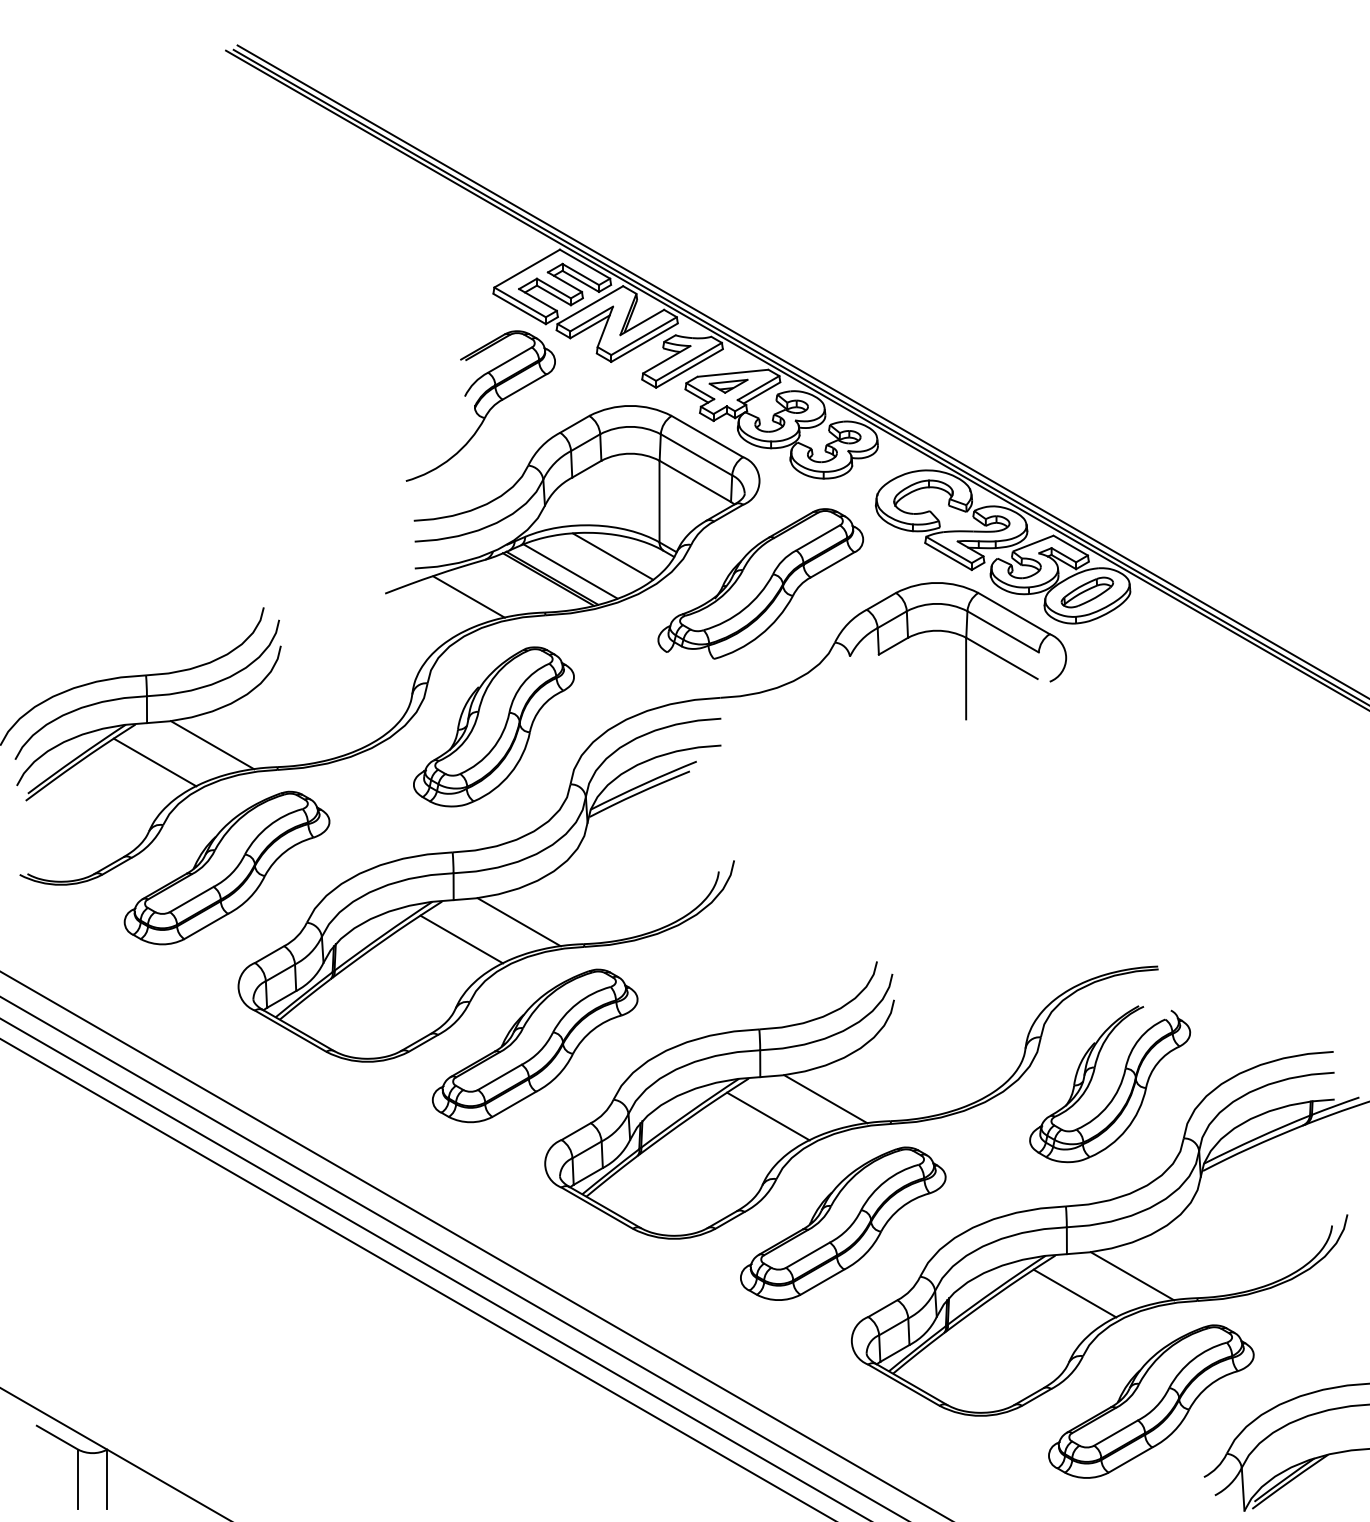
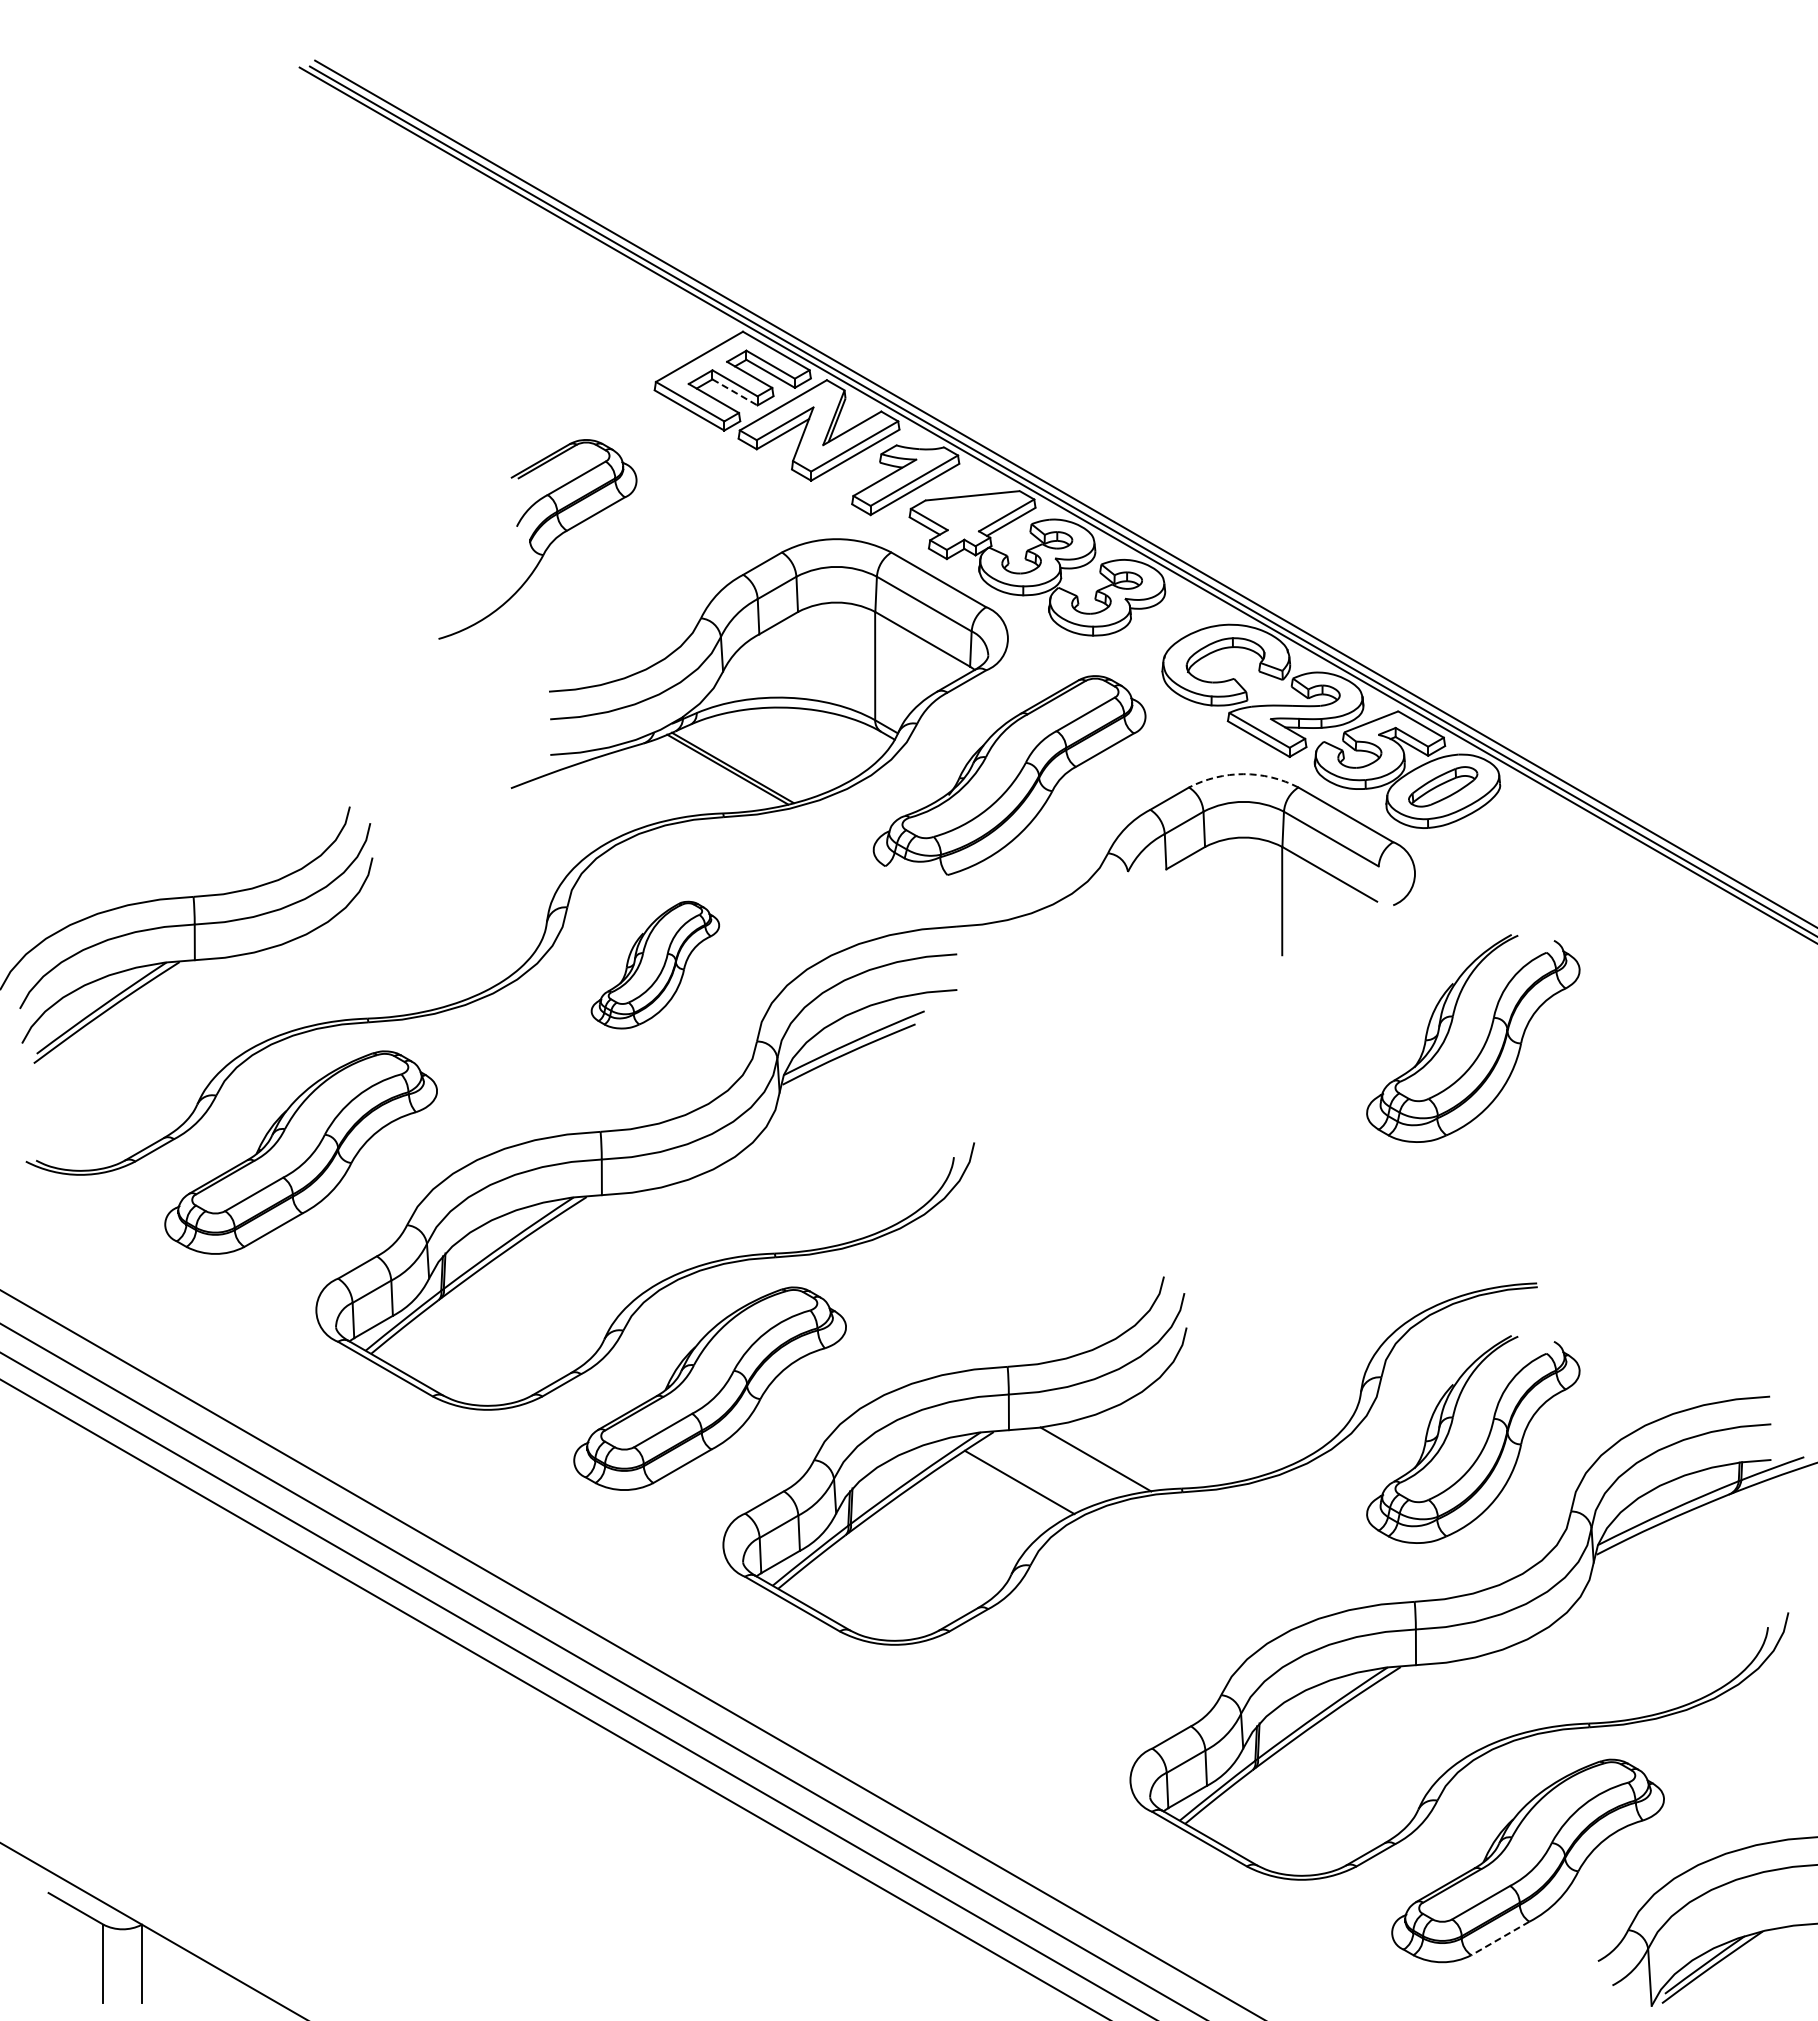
line: (554, 295) -> (735, 392), solid -> dashed
part: (728, 385) -> (966, 512), removed
part: (480, 406) -> (537, 539), moved
line: (613, 556) -> (813, 738), removed
line: (570, 571) -> (756, 758), removed
arc: (936, 583) -> (1243, 774), solid -> dashed
line: (468, 596) -> (621, 792), removed
part: (494, 726) -> (655, 964), size x0.6
line: (212, 745) -> (281, 989), removed
line: (155, 762) -> (205, 1012), removed
part: (1117, 786) -> (1483, 1044), added
line: (518, 922) -> (688, 1224), removed
line: (461, 939) -> (612, 1247), removed
part: (842, 1223) -> (1118, 1624), removed
line: (1132, 1276) -> (1502, 1694), removed
line: (1074, 1293) -> (1426, 1717), removed
line: (1130, 1460) -> (1500, 1938), solid -> dashed

